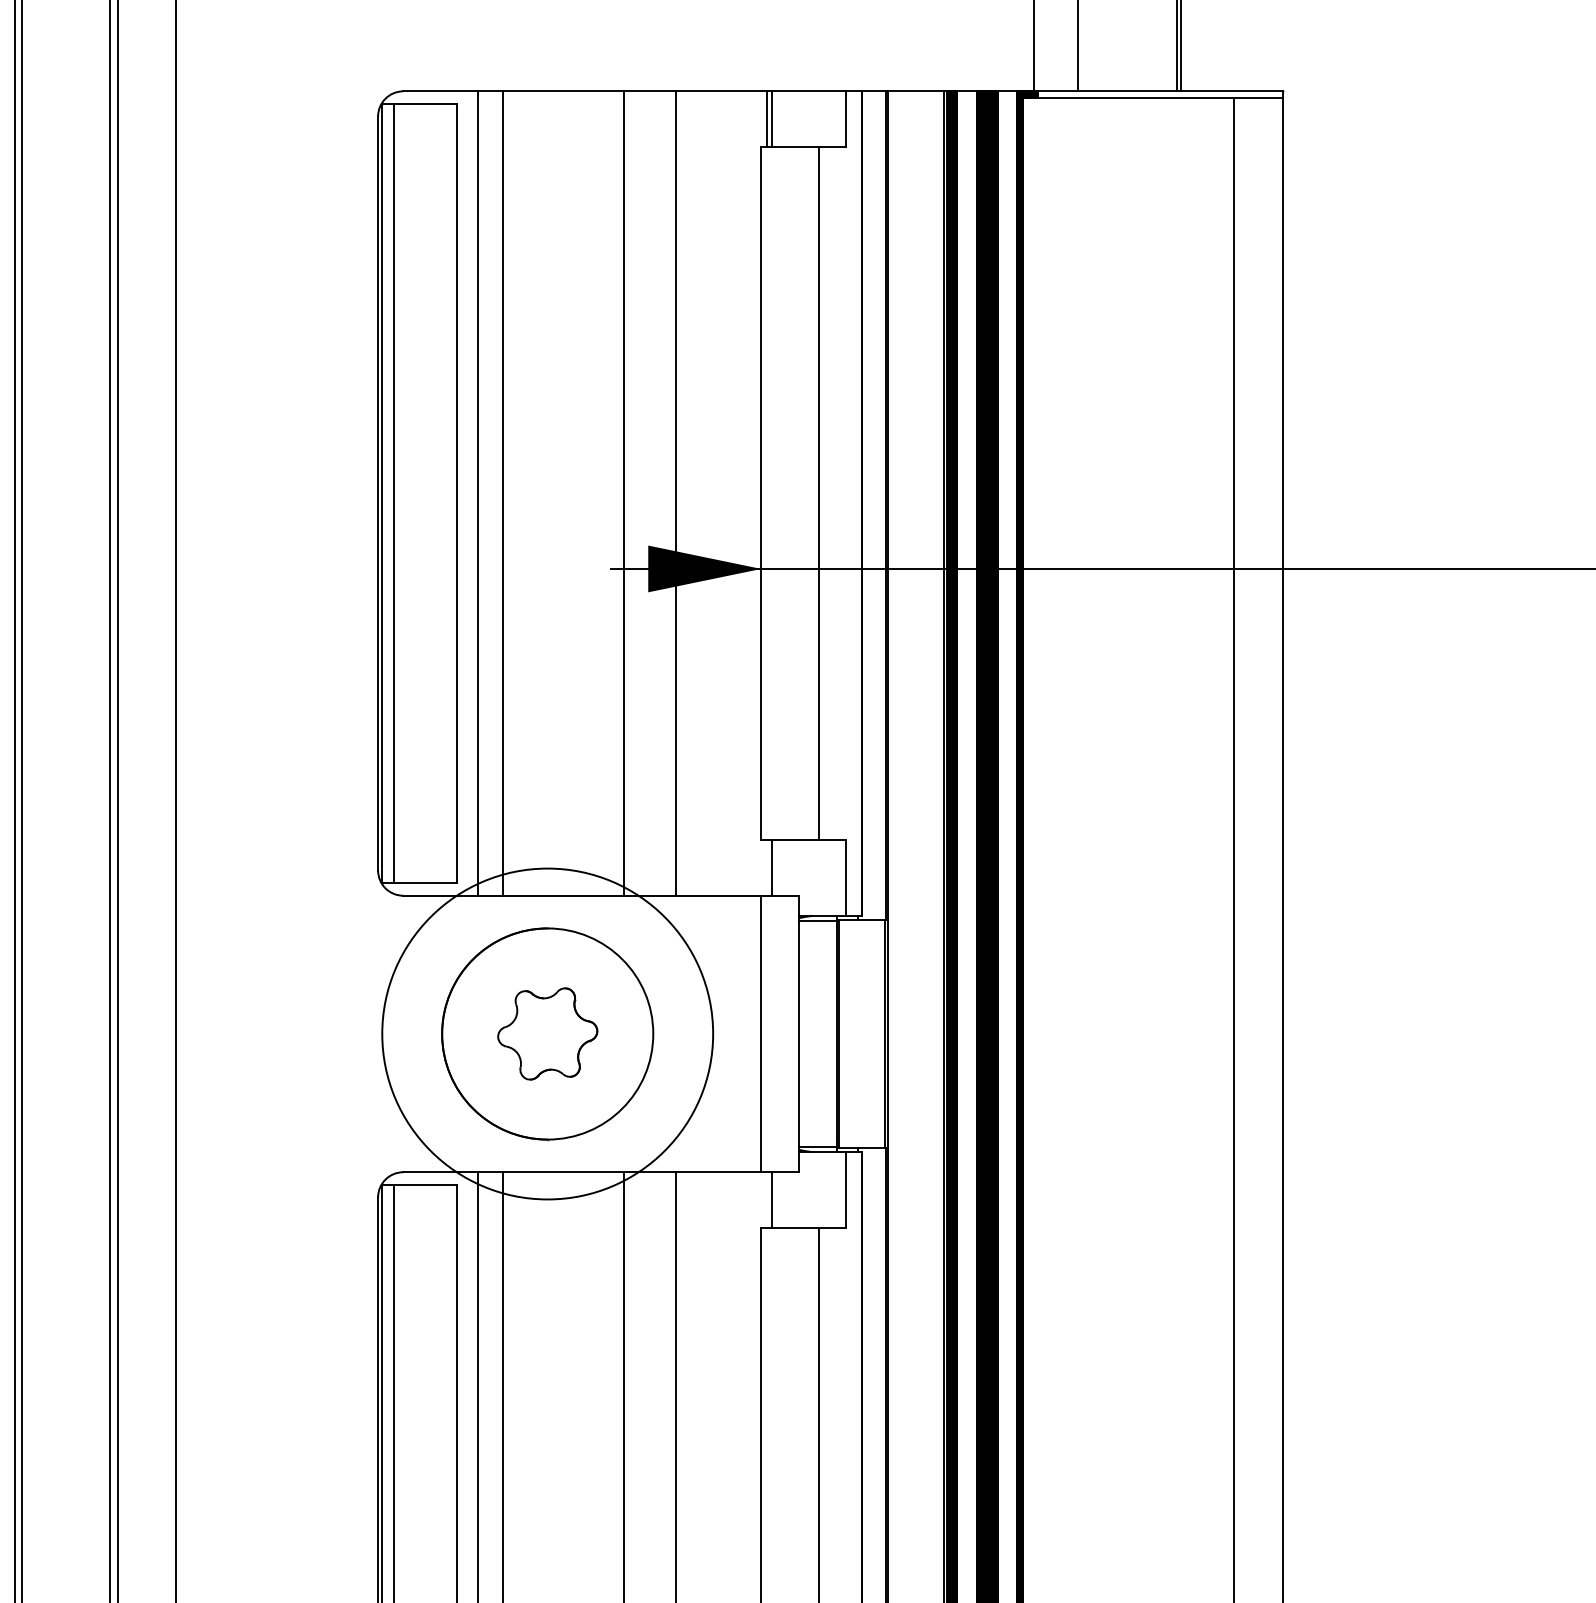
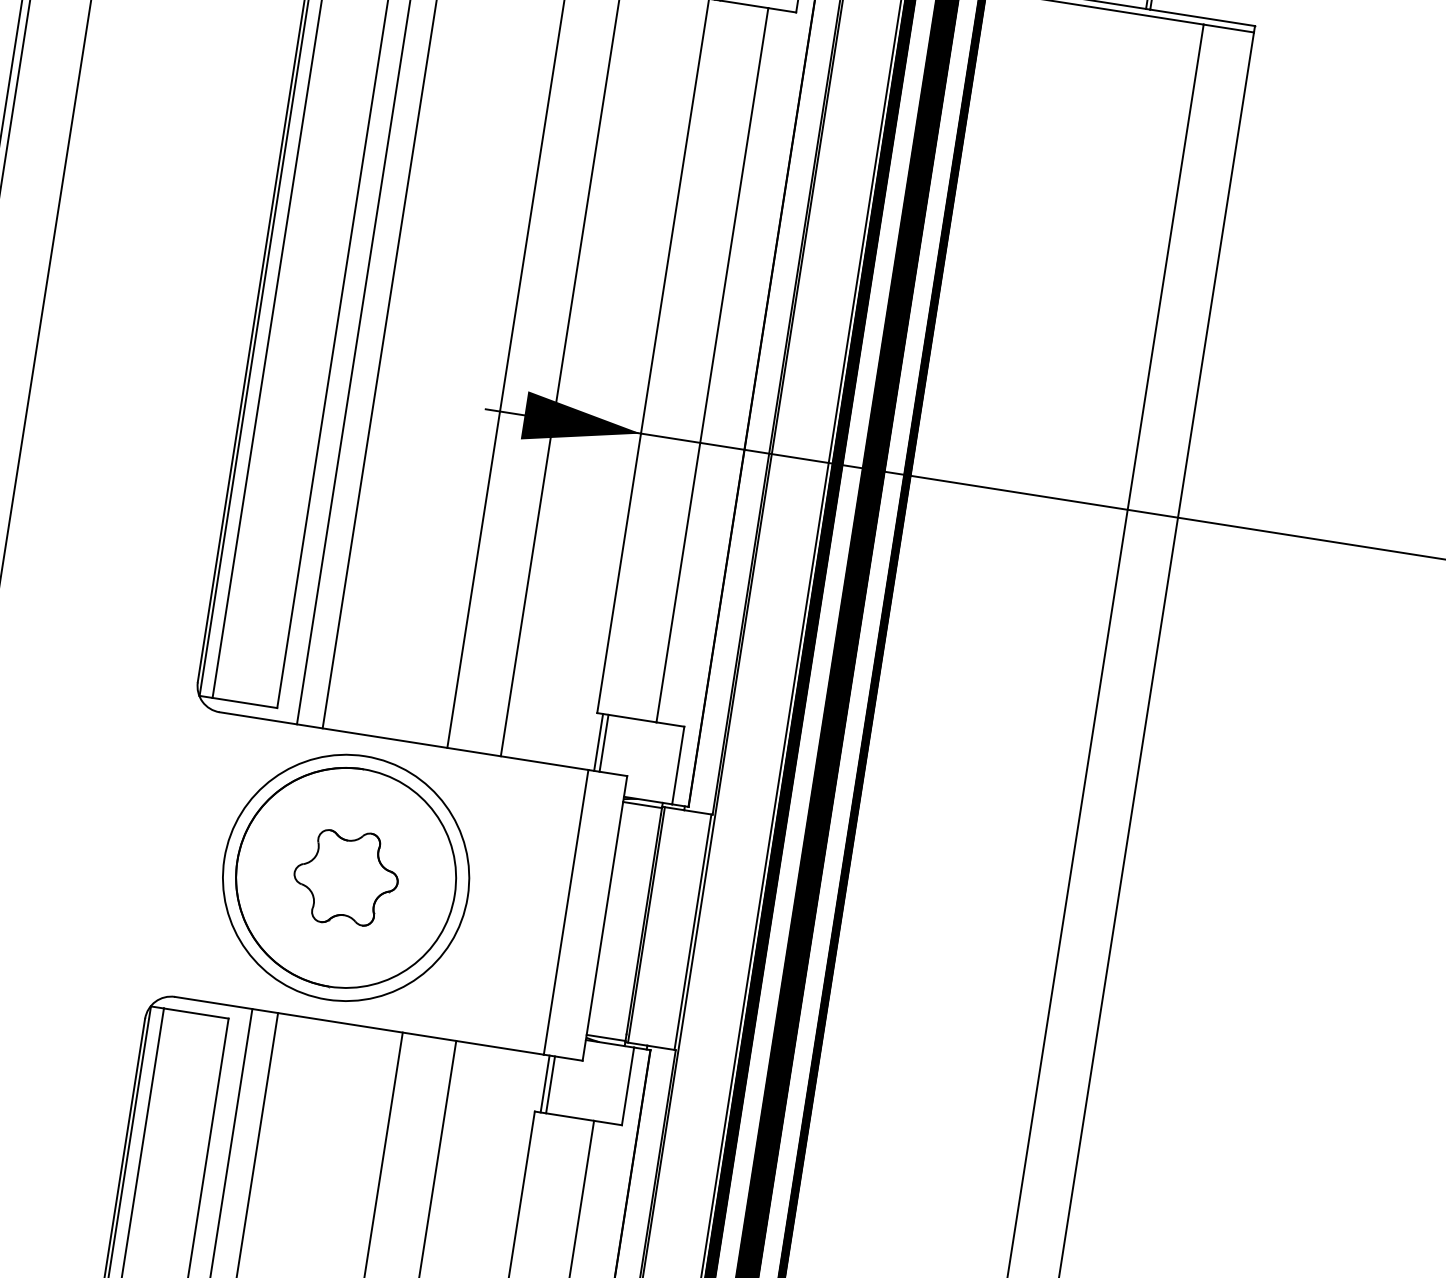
line: (767, 867) -> (599, 741), added
circle: (547, 1033) -> (345, 877), size x0.71
line: (767, 1199) -> (545, 1083), added

